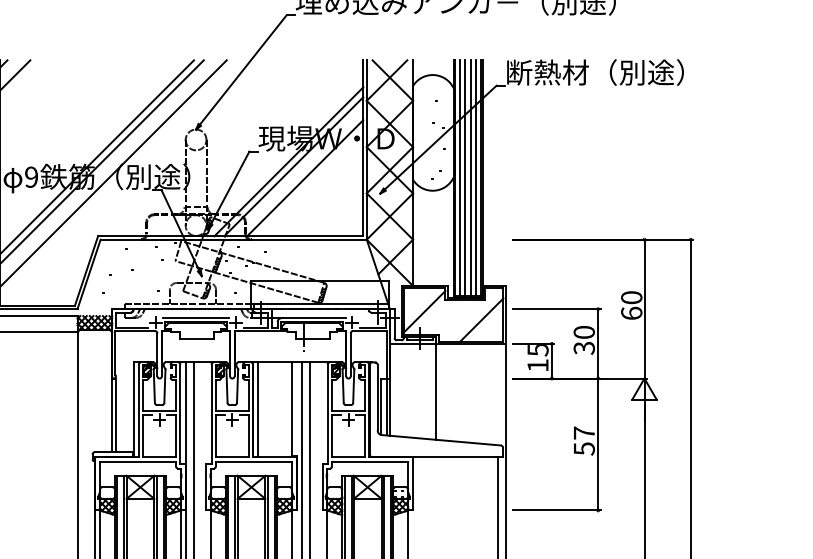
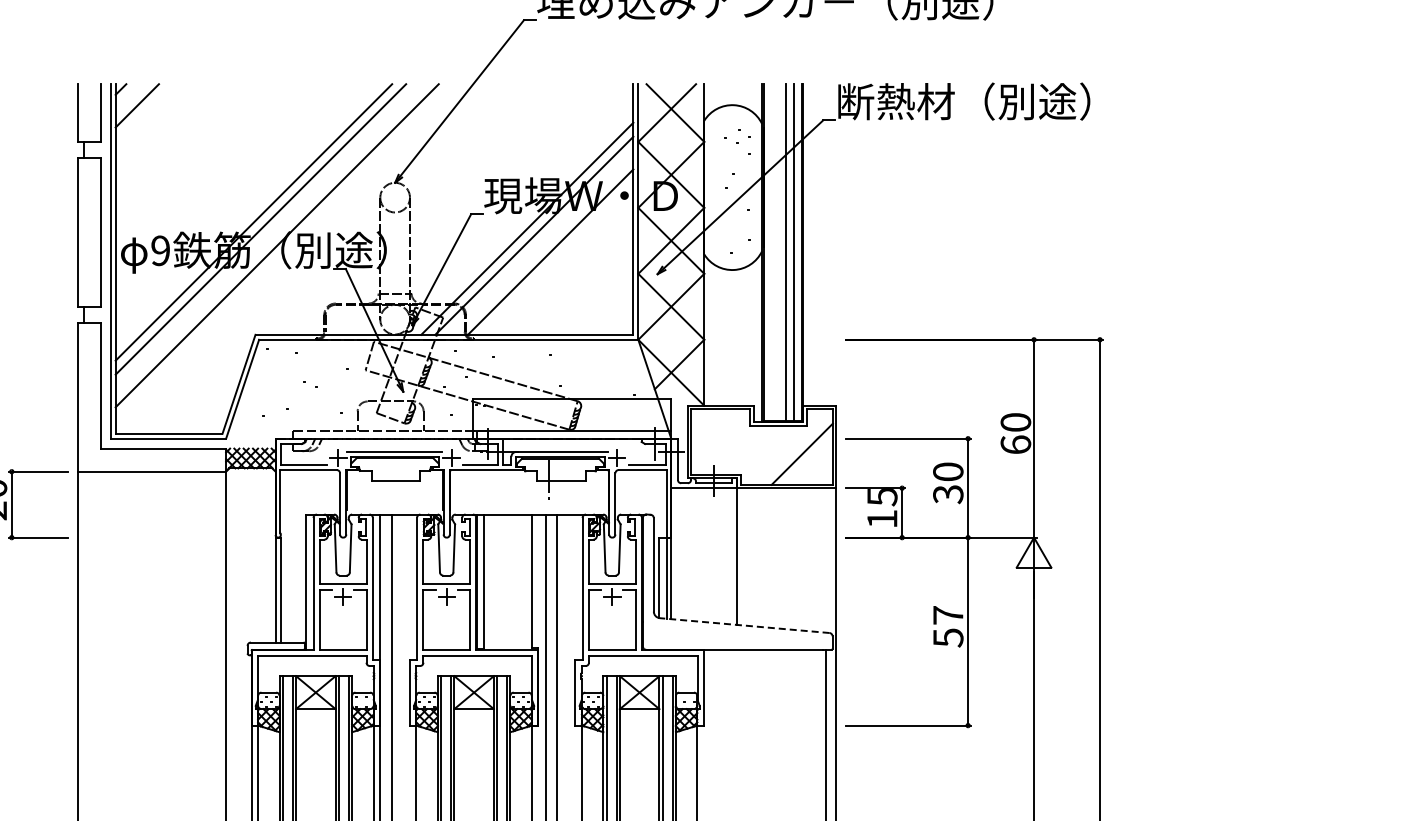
line: (460, 178) -> (771, 252), removed
line: (465, 178) -> (778, 252), removed
line: (424, 311) -> (720, 442), removed
line: (441, 440) -> (744, 625), solid -> dashed

